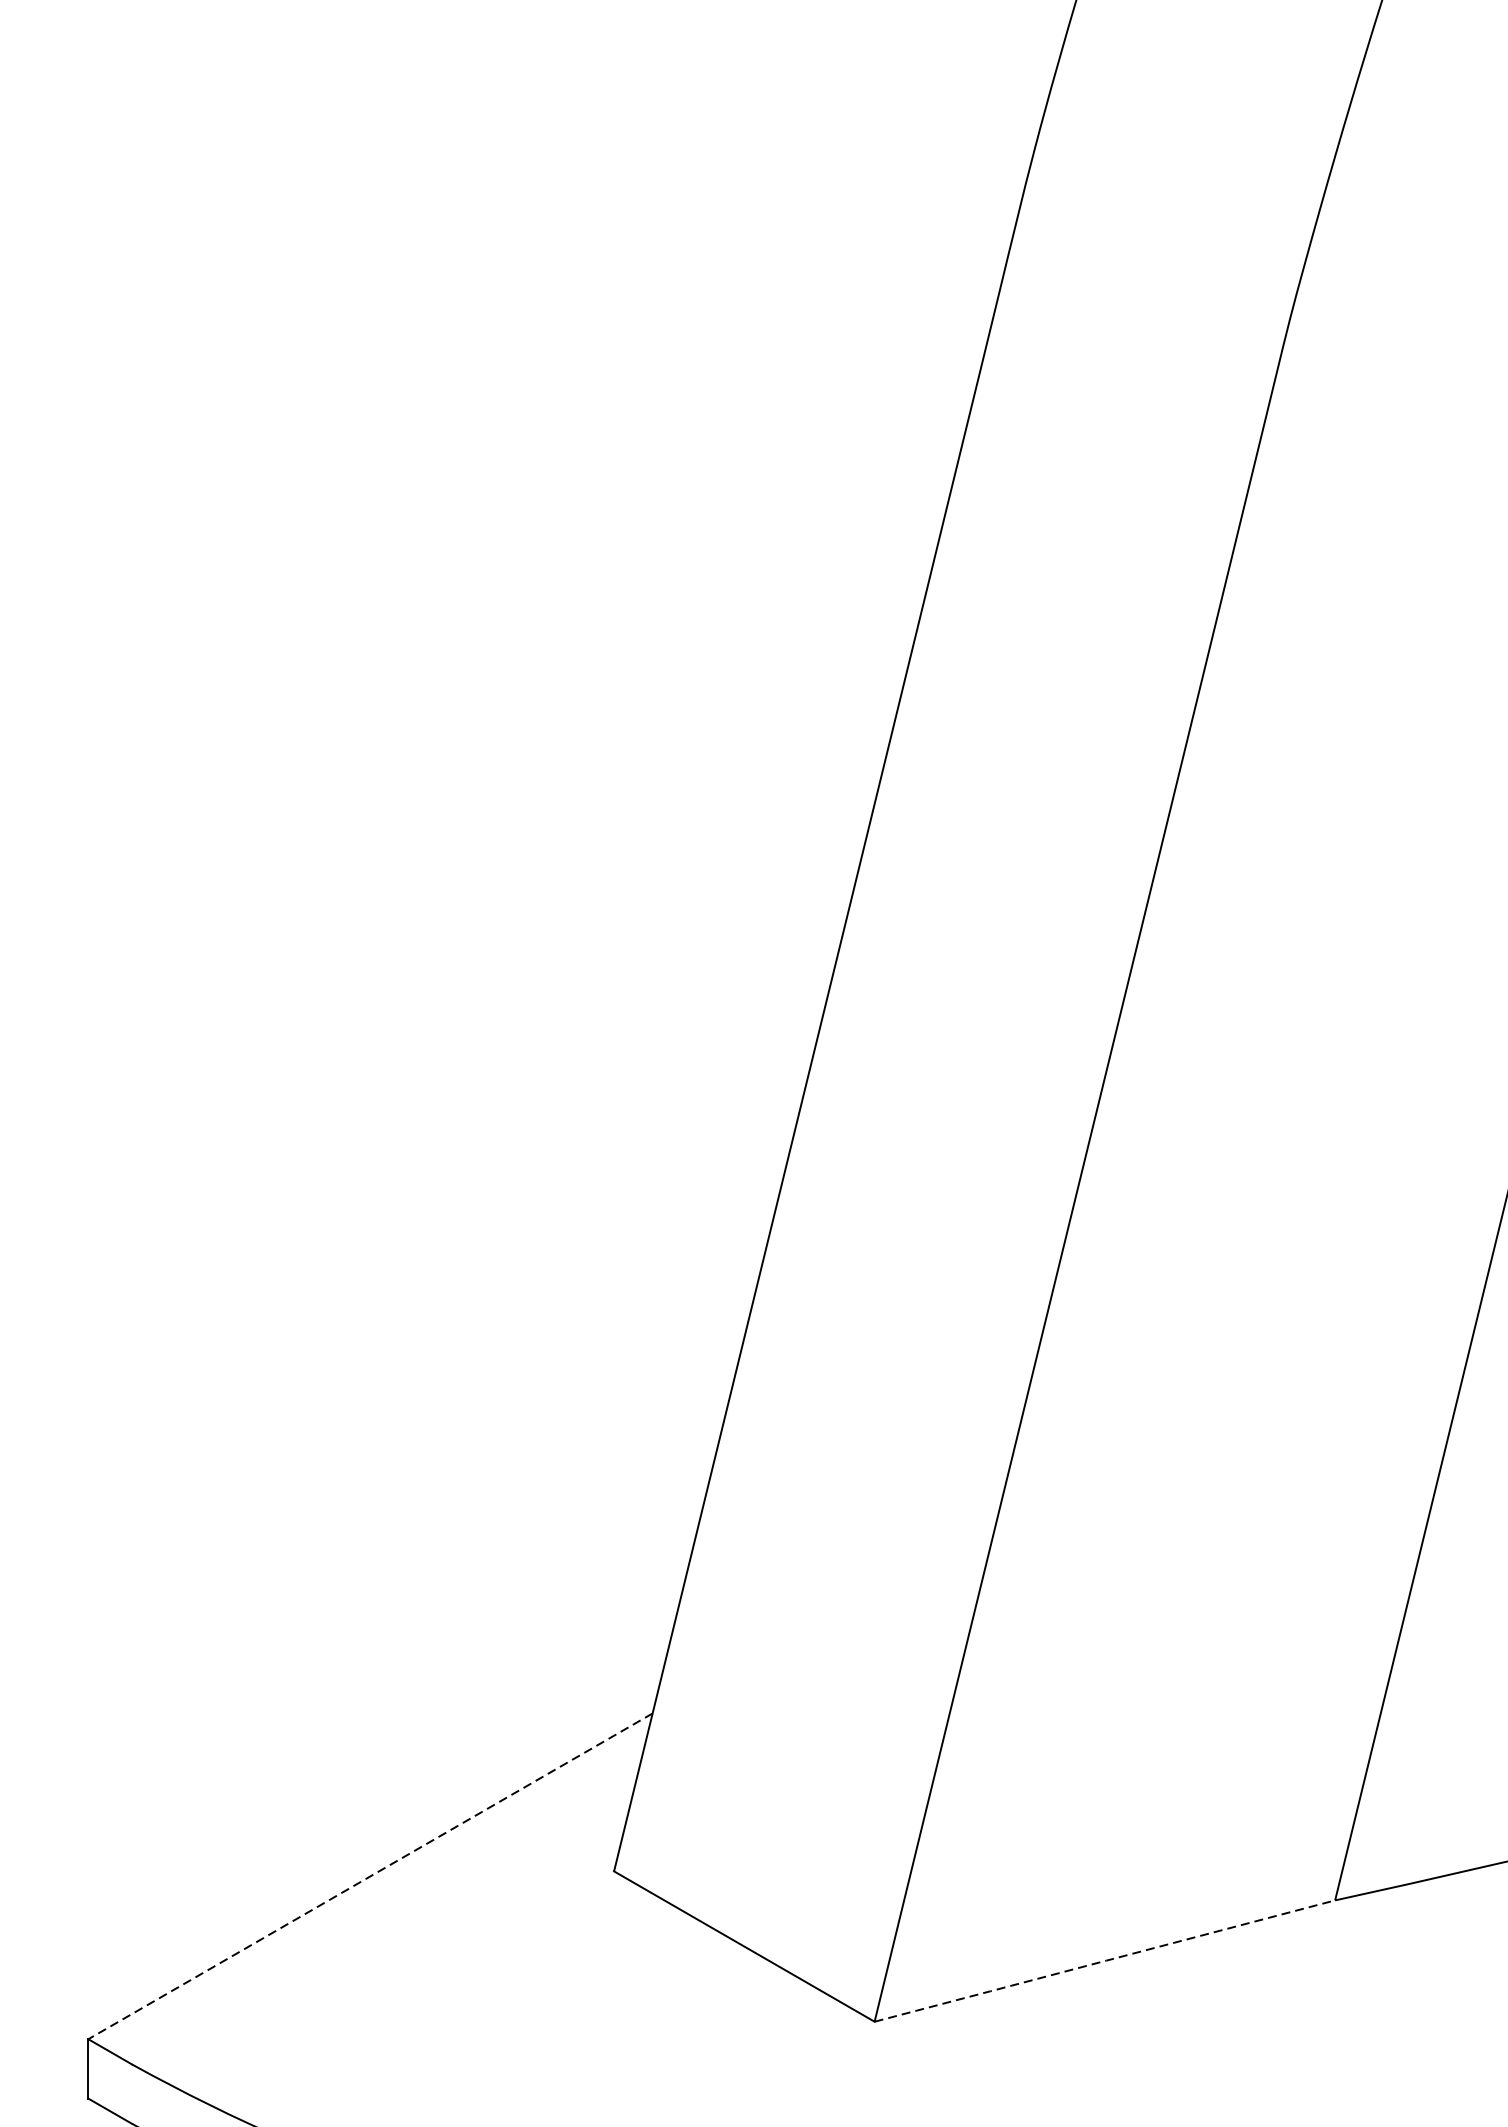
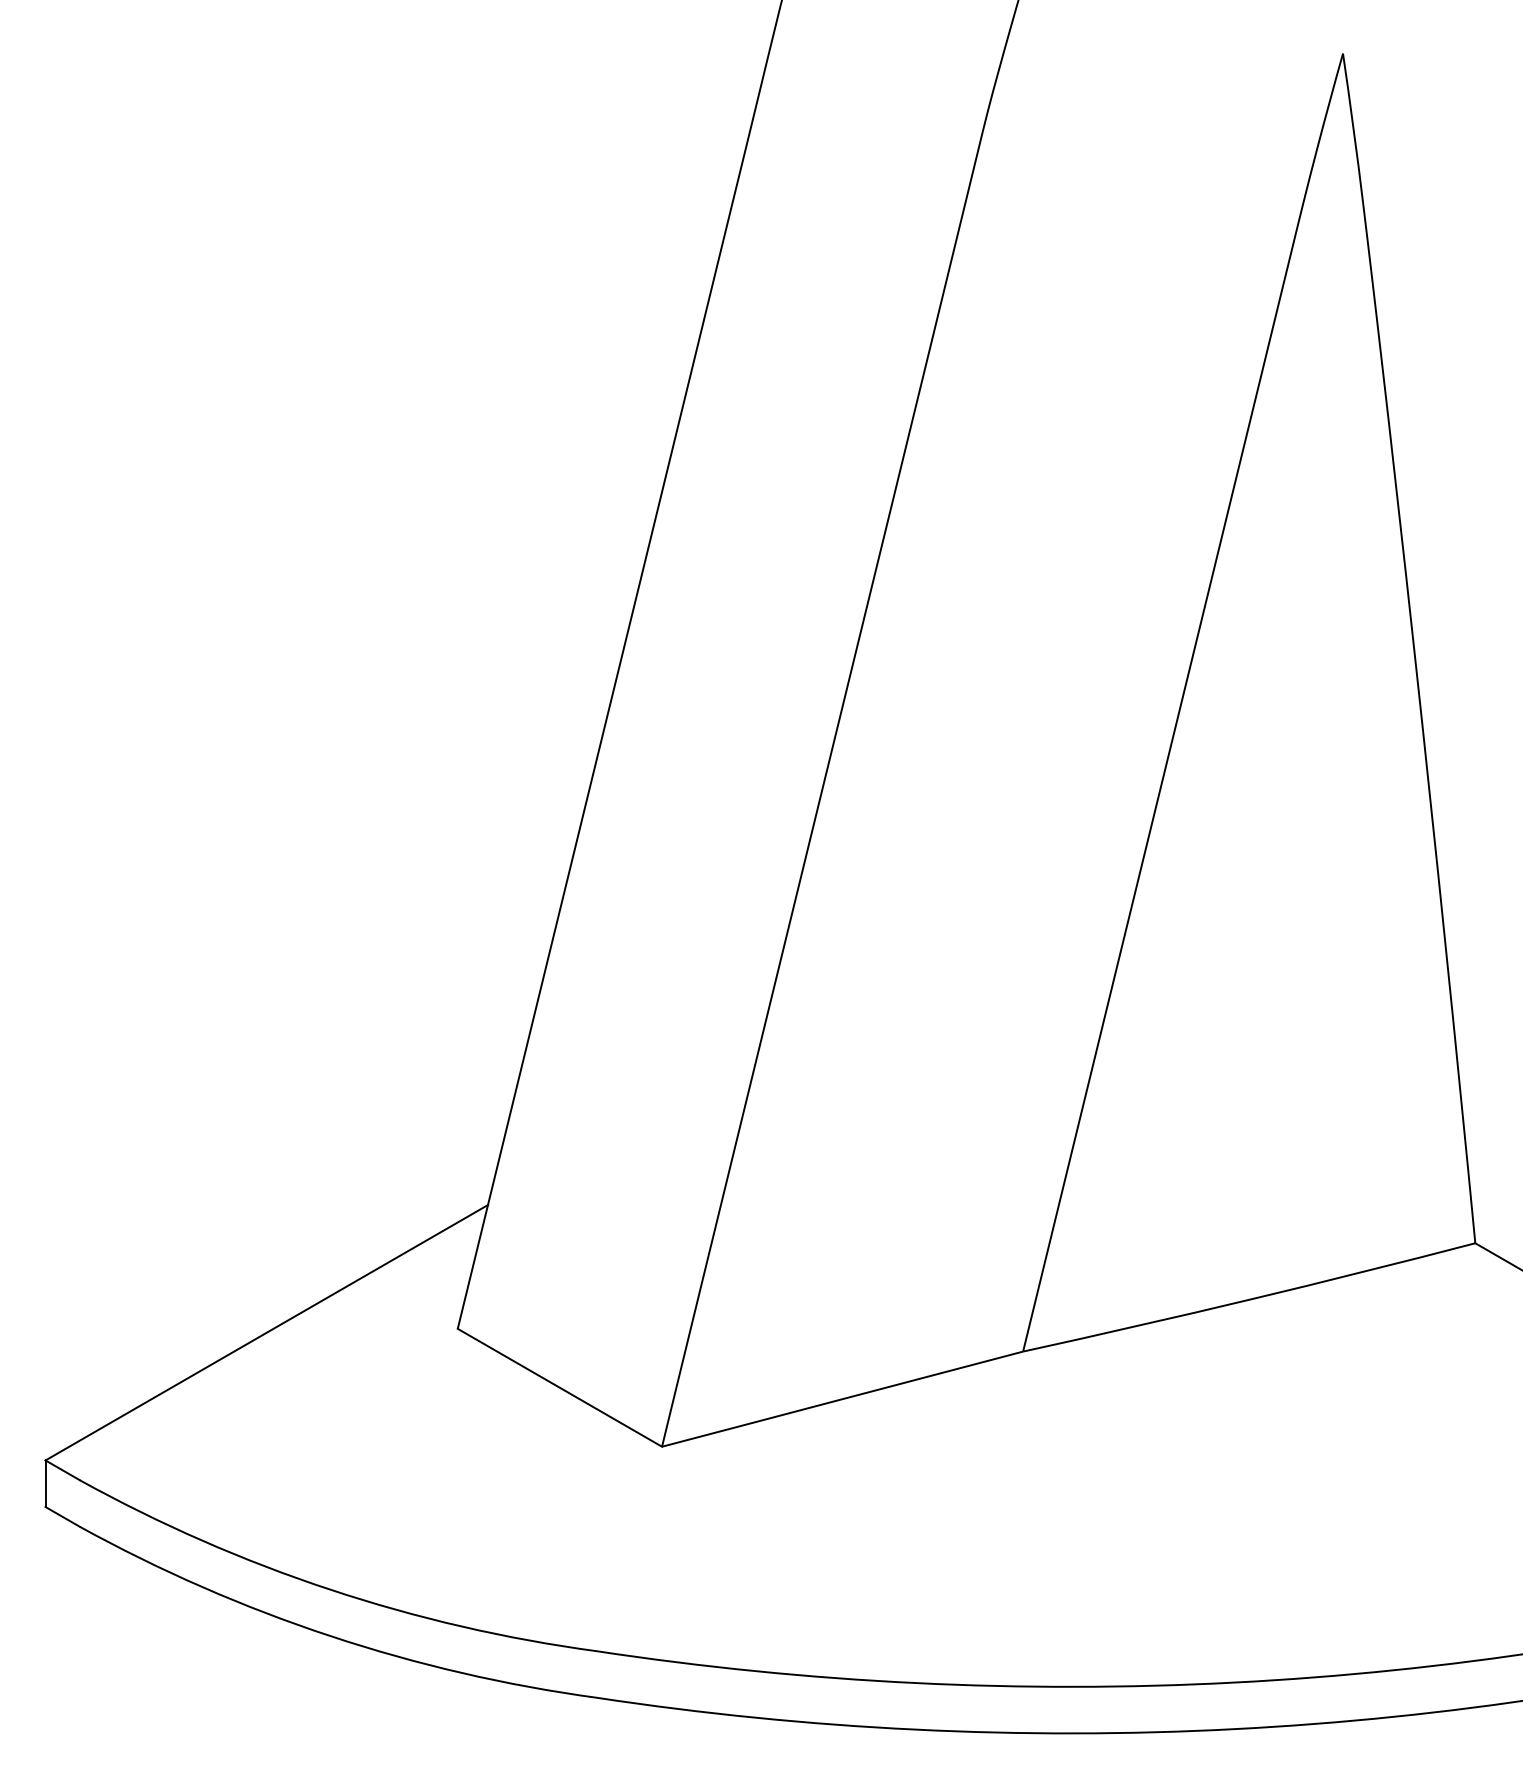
line: (370, 1876) -> (266, 1332), dashed -> solid
line: (1104, 1961) -> (842, 1399), dashed -> solid

